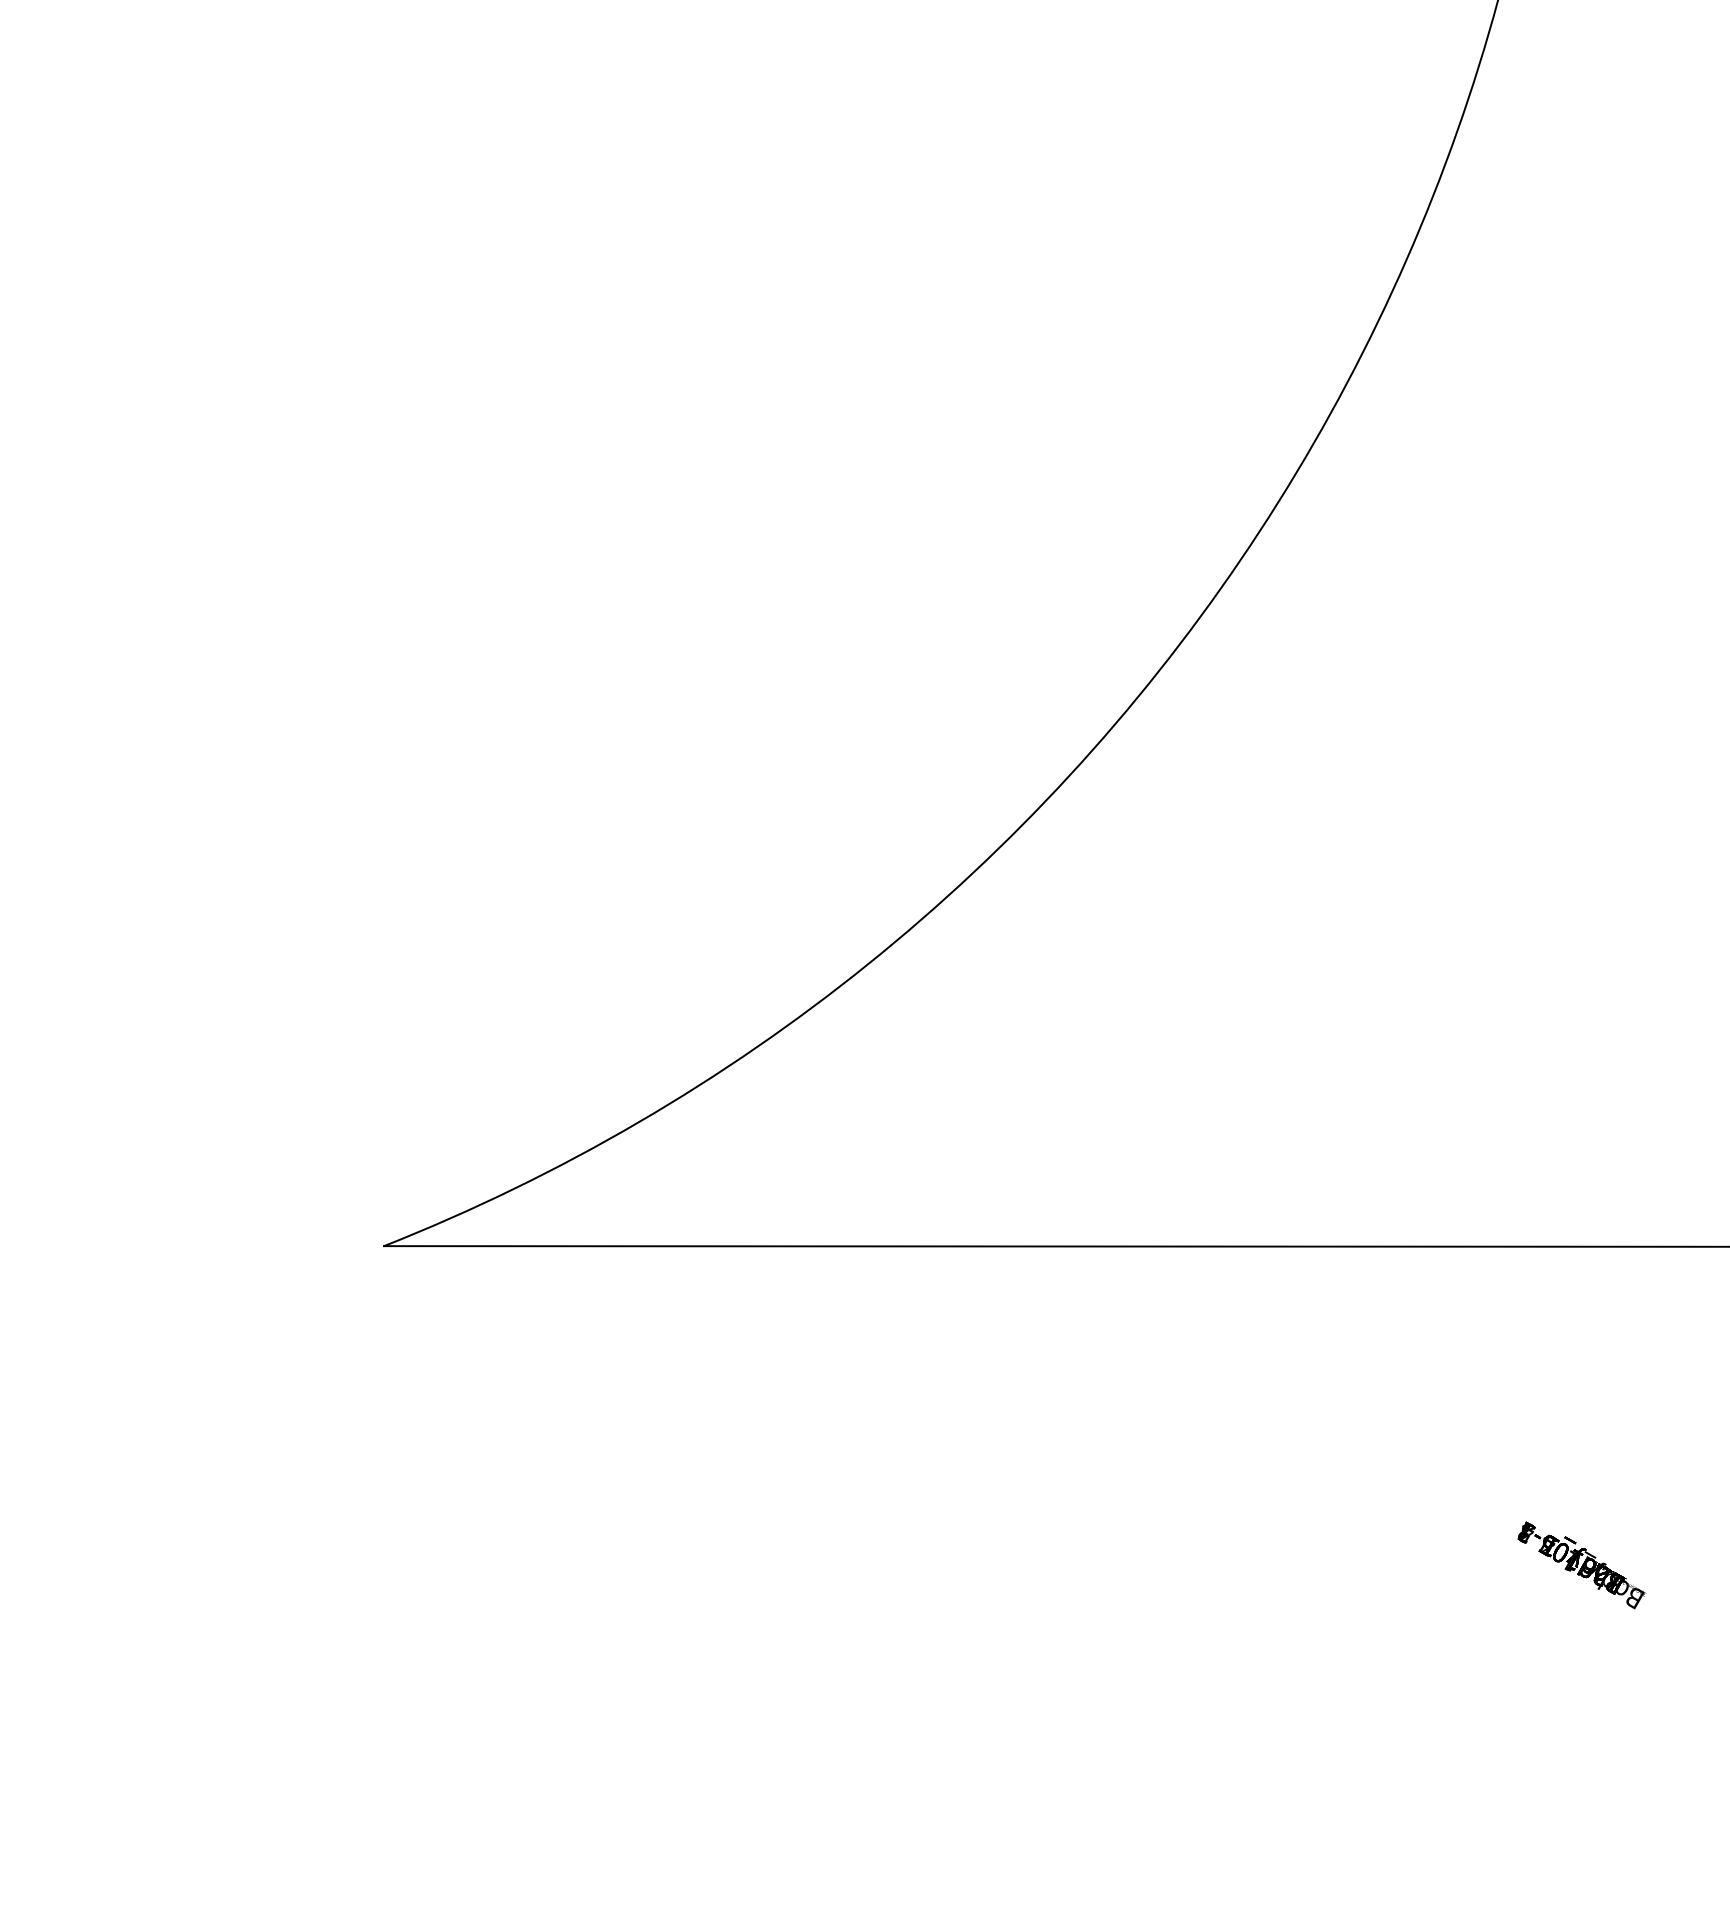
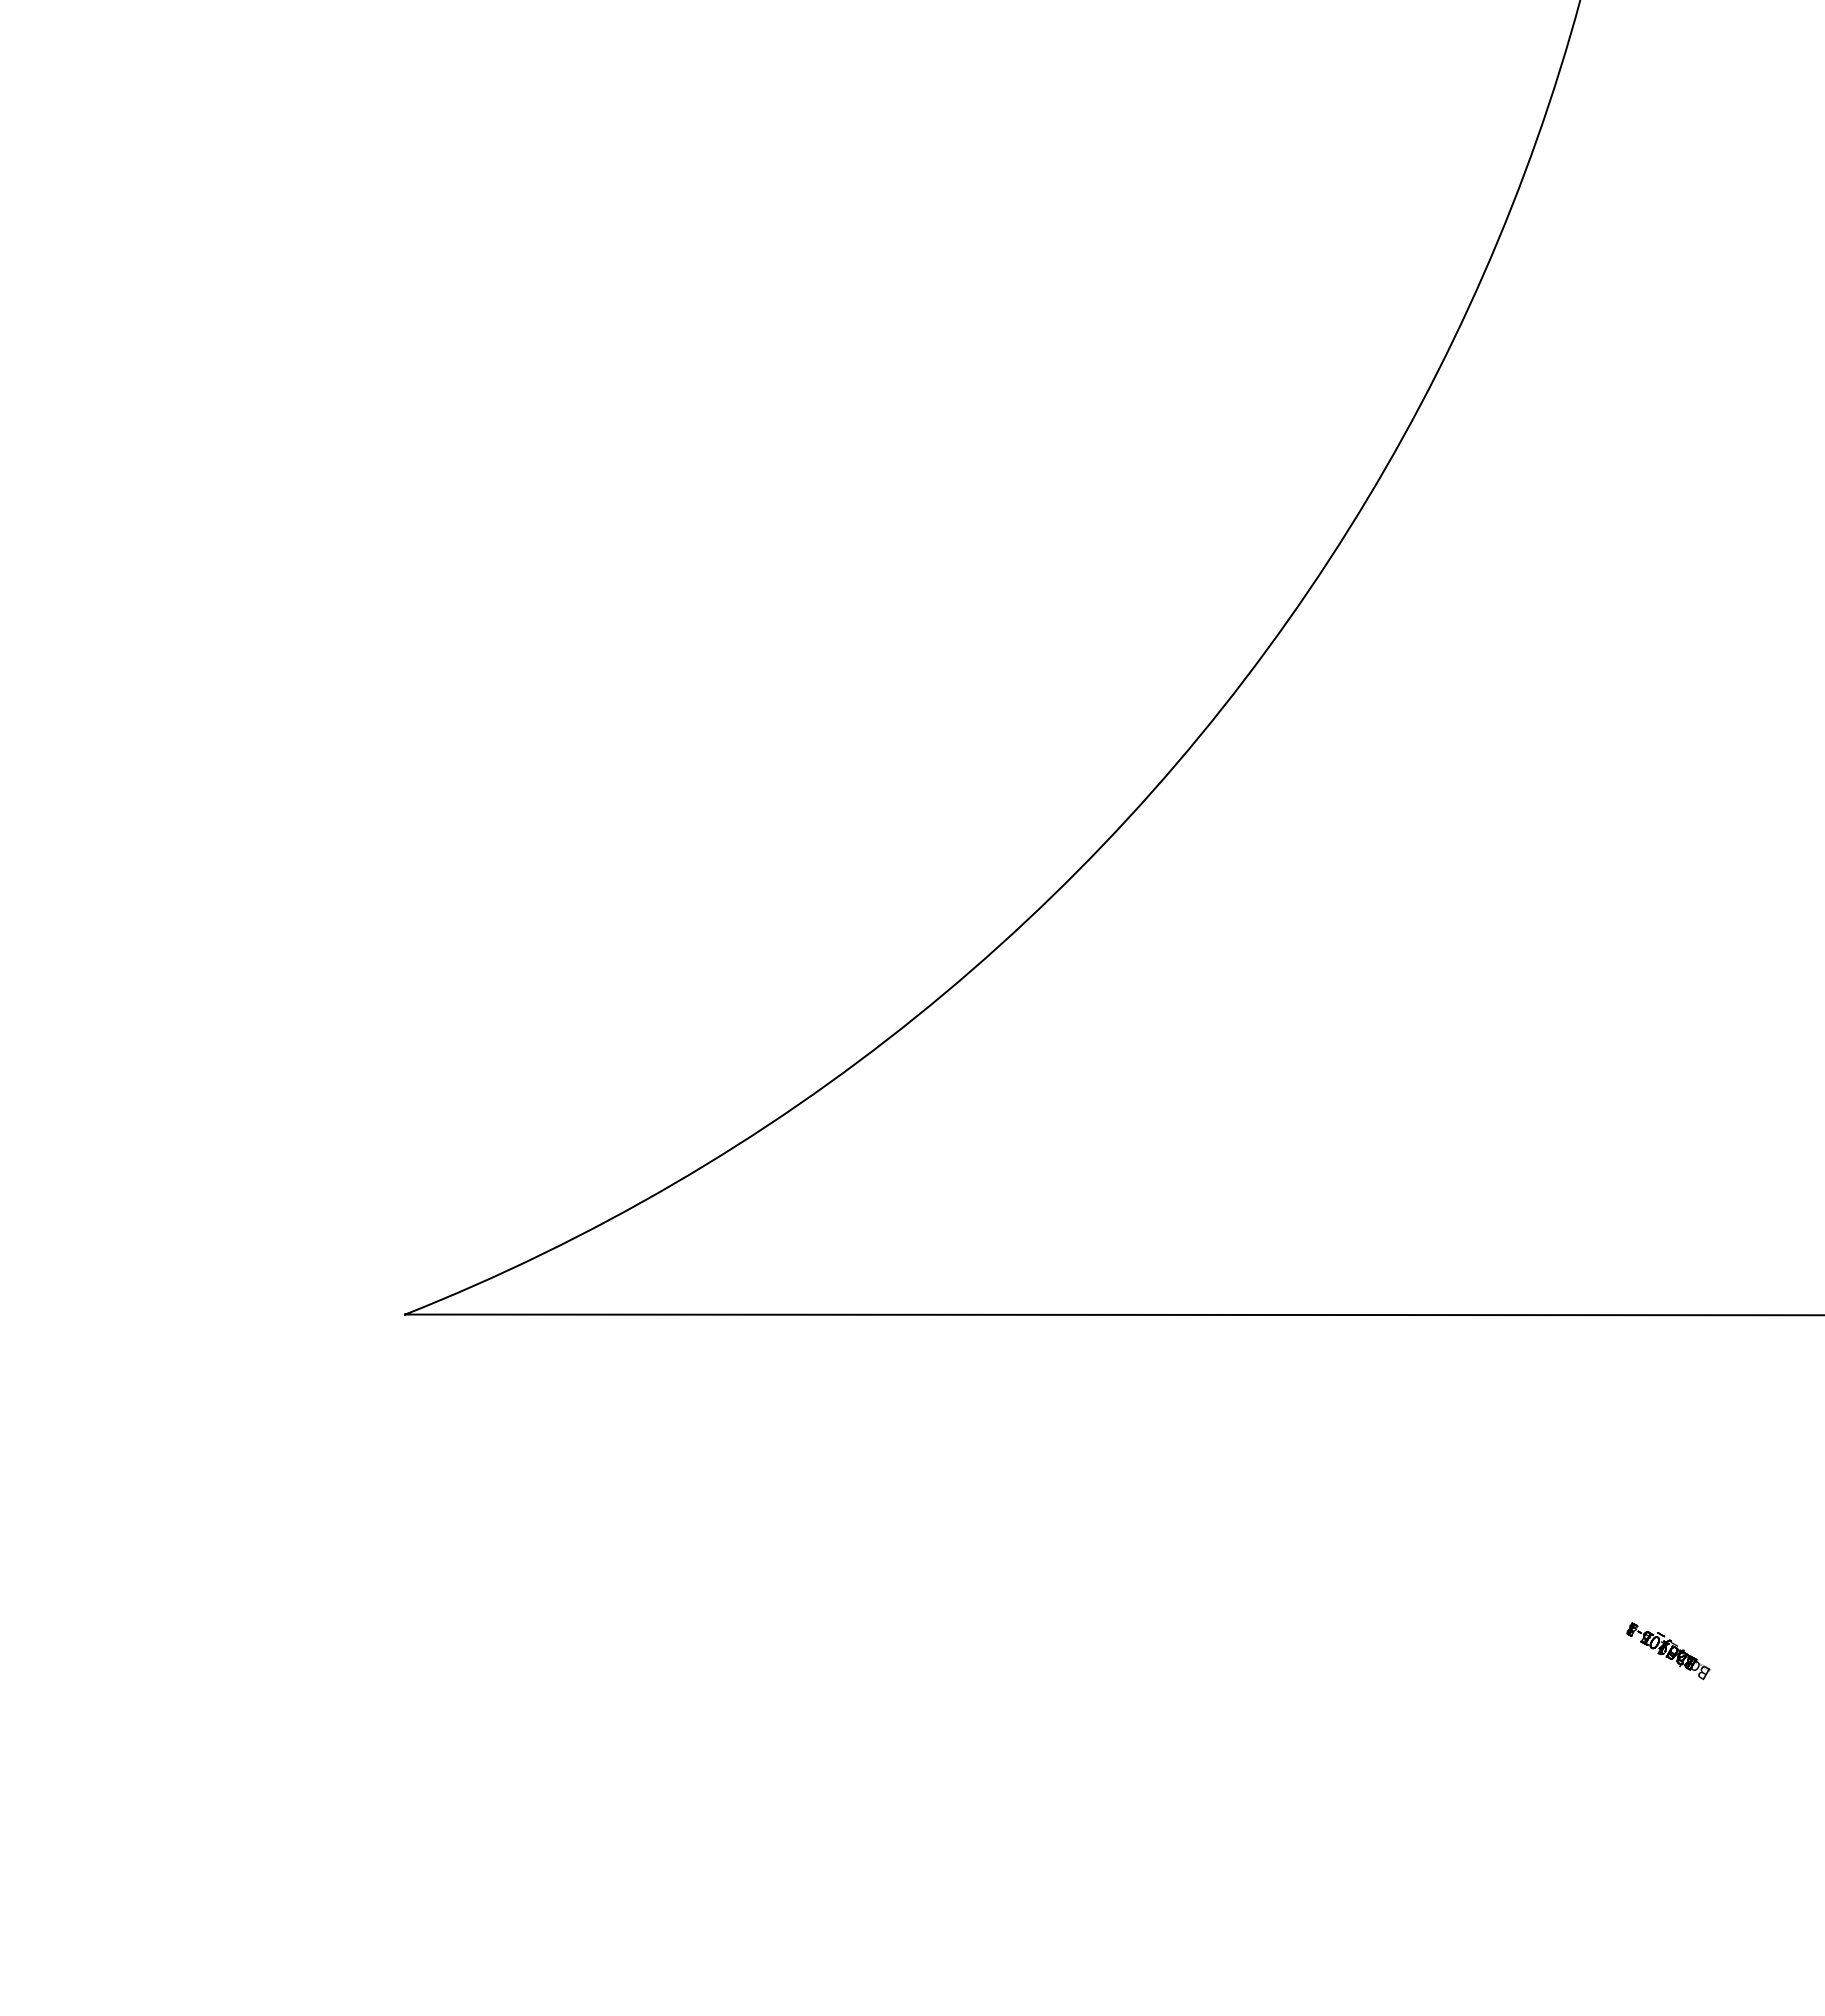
part: (1581, 1564) -> (1668, 1650), size x0.62

